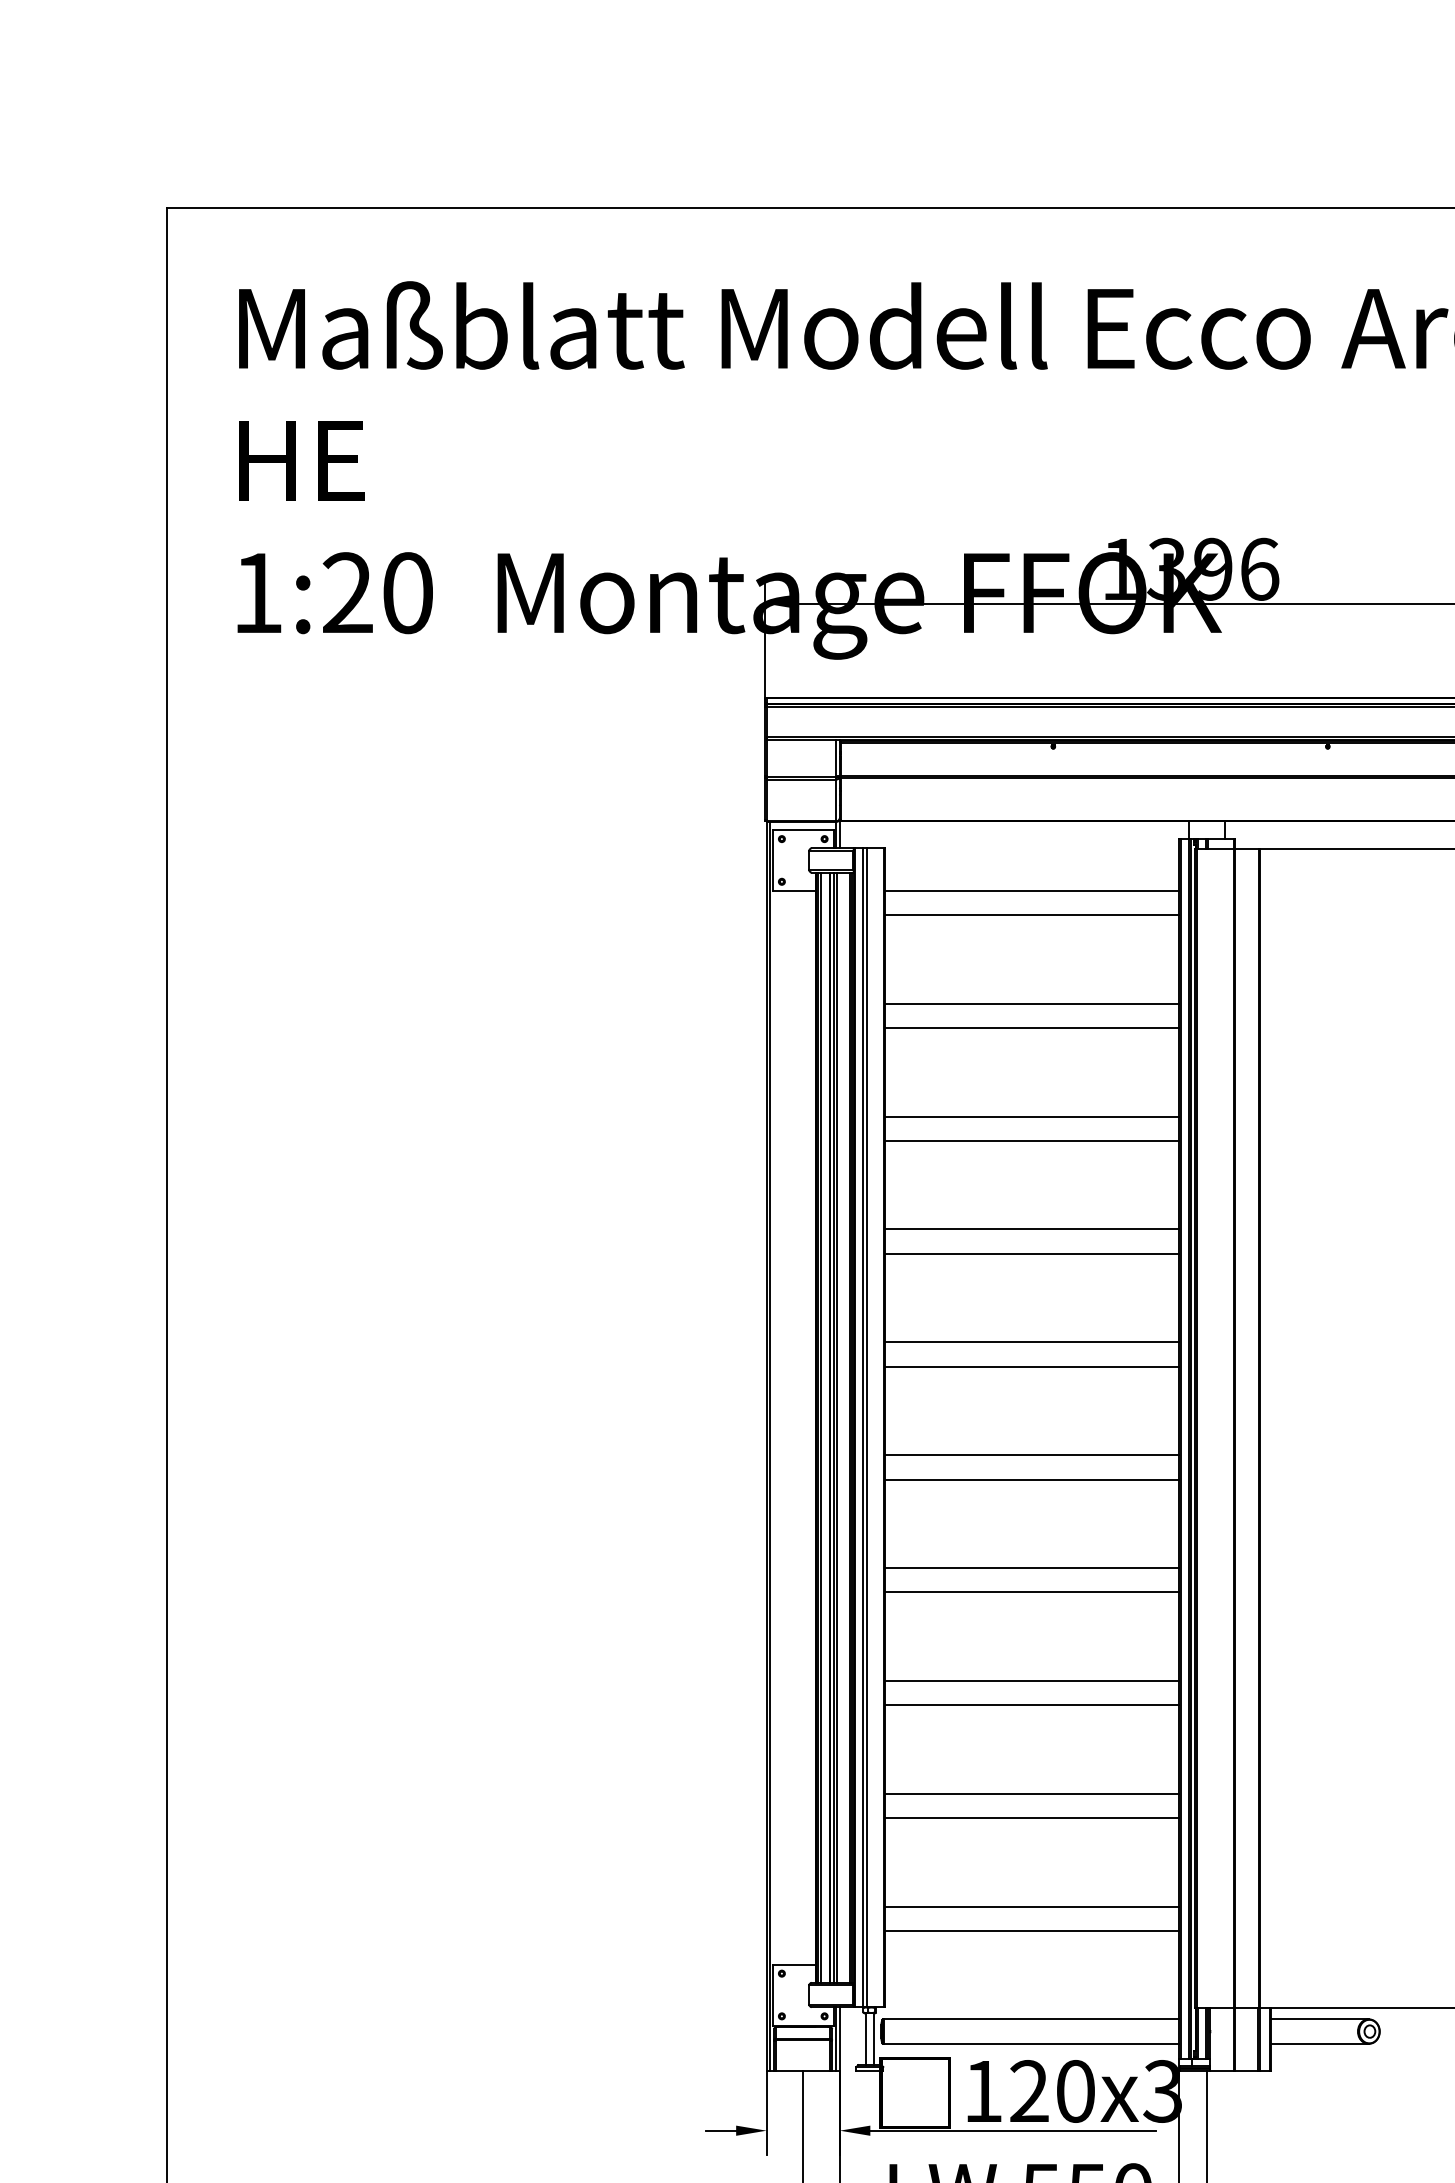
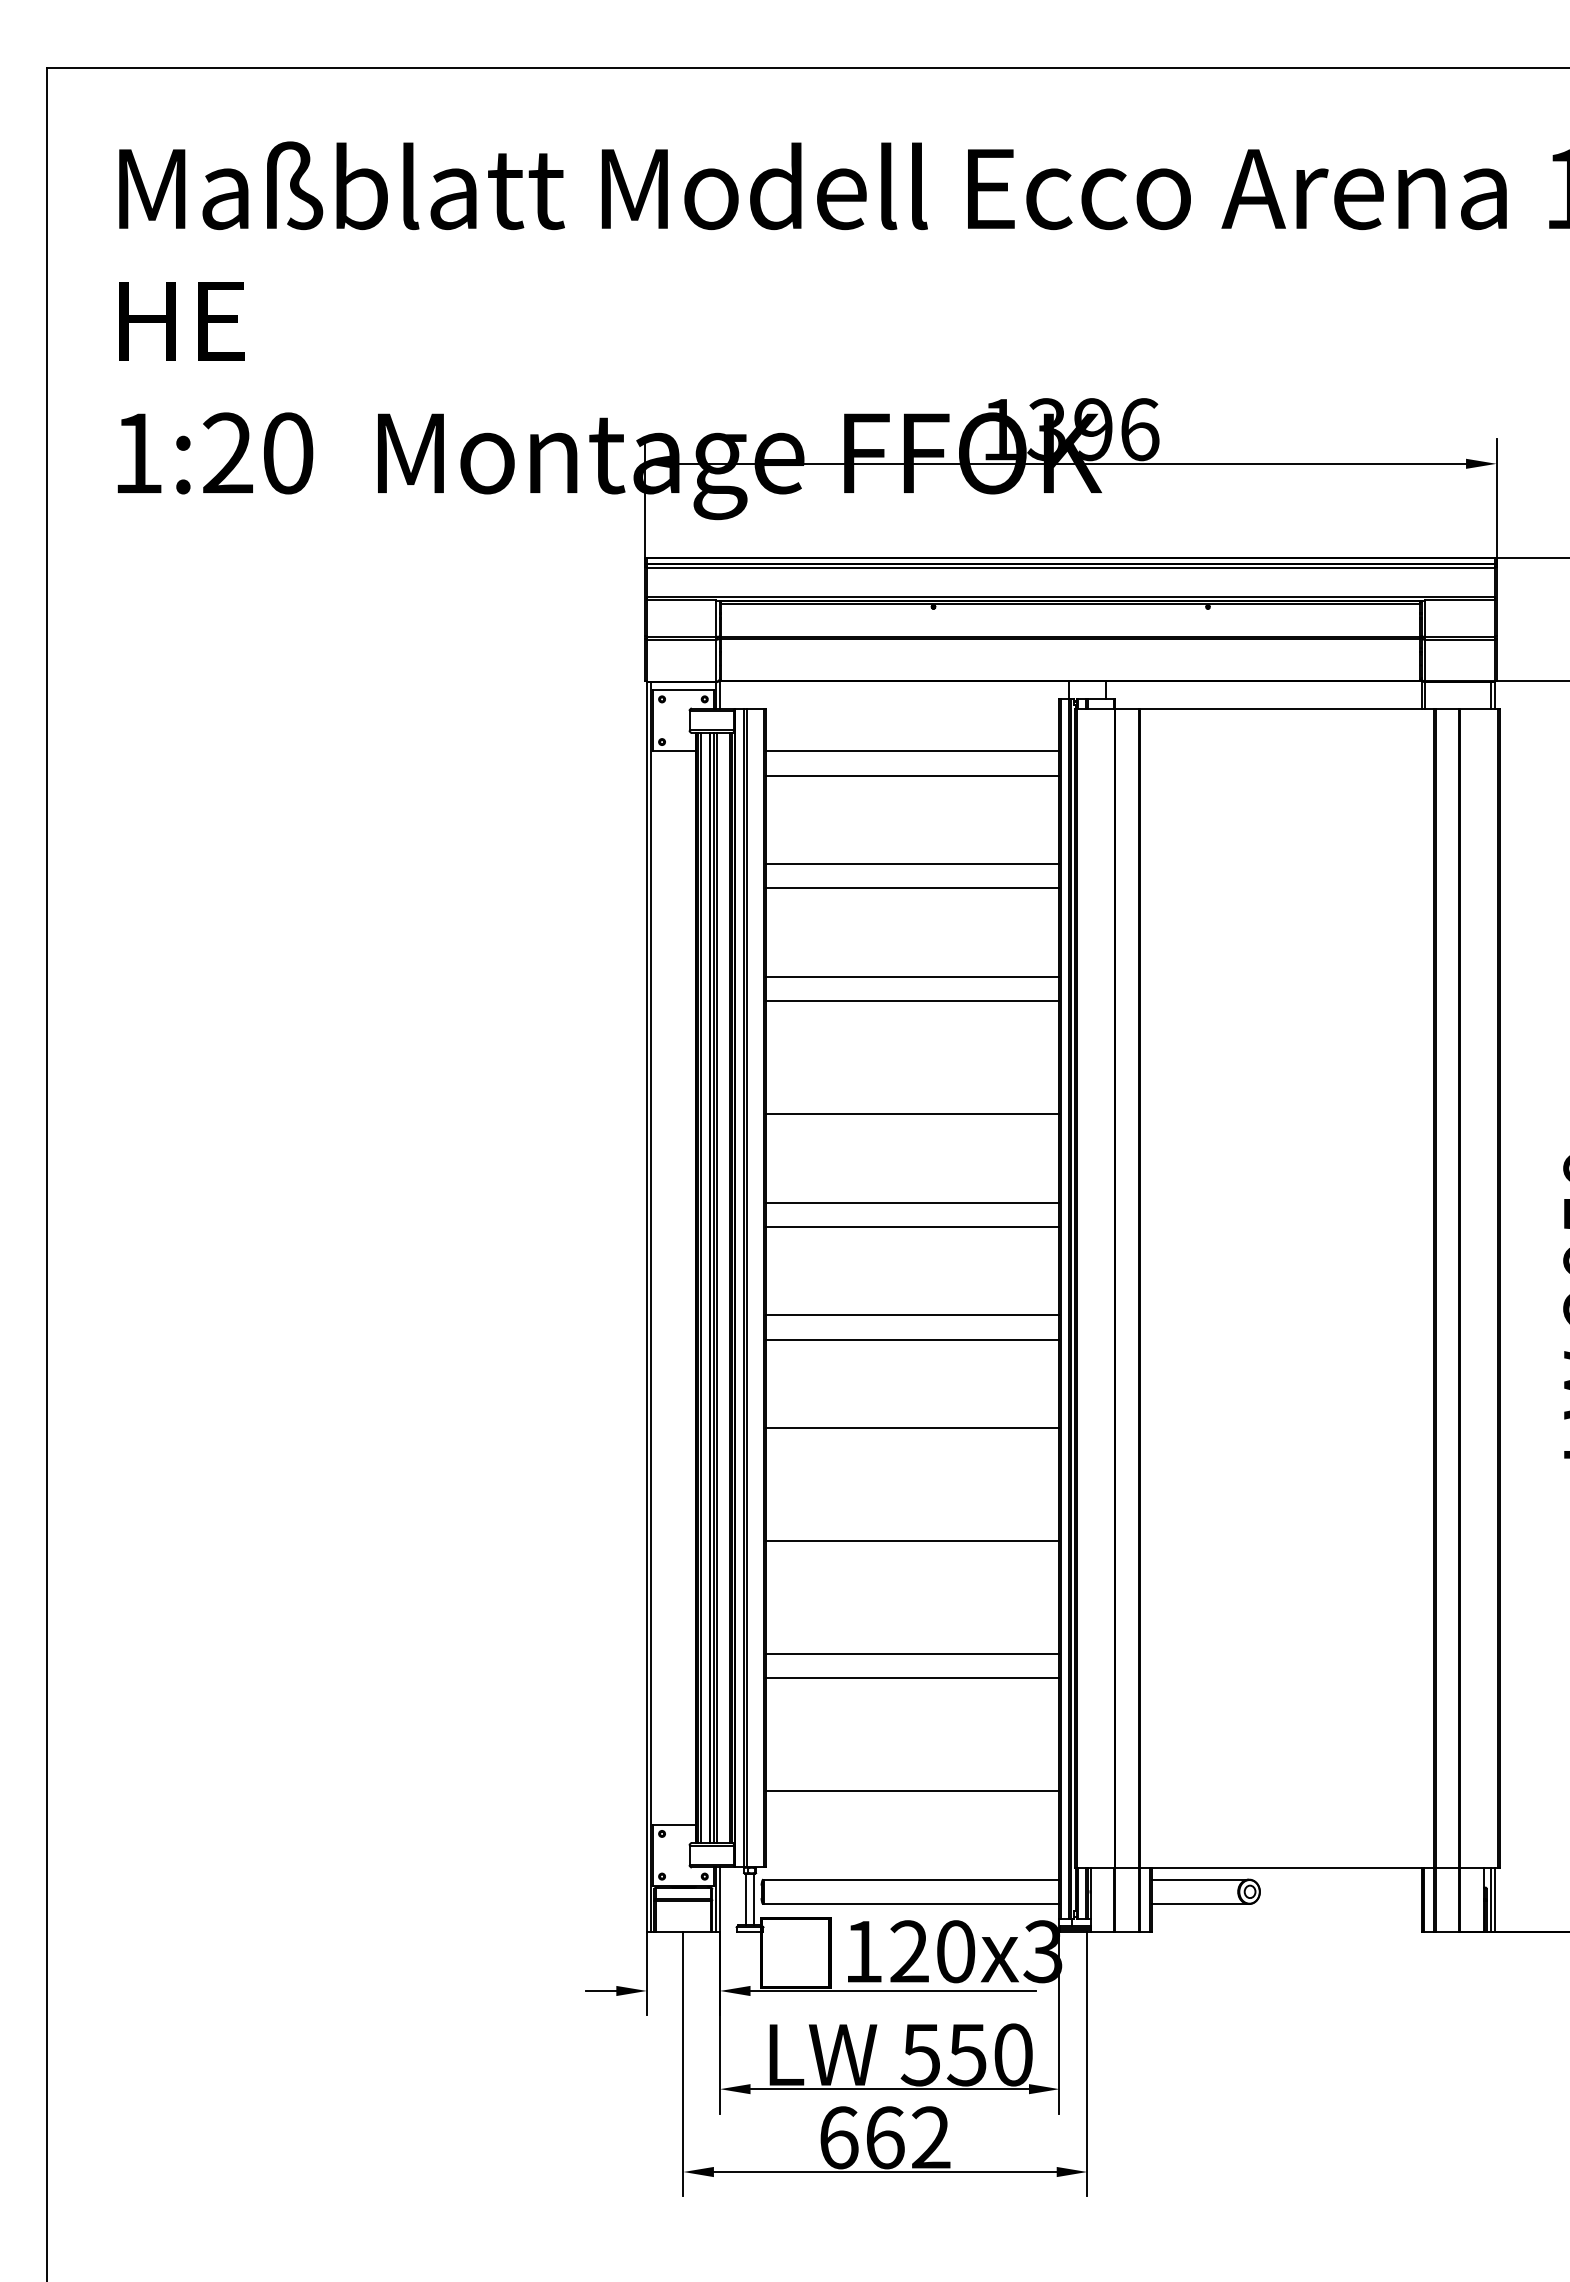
line: (1032, 1229) -> (912, 1089), removed
line: (1032, 1592) -> (912, 1452), removed
line: (1032, 1705) -> (912, 1565), removed
line: (1032, 1906) -> (912, 1766), removed

